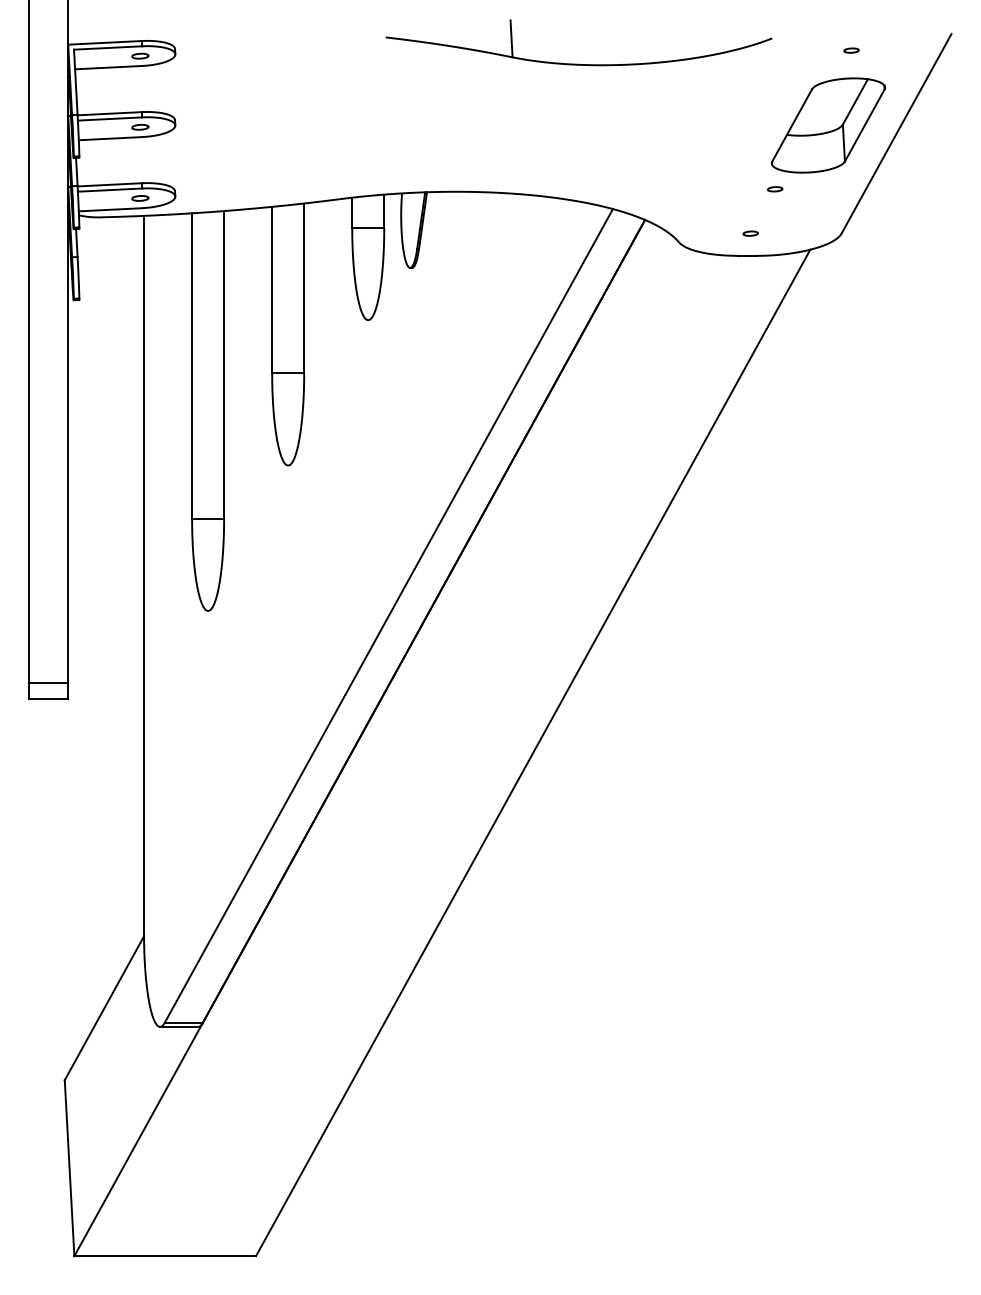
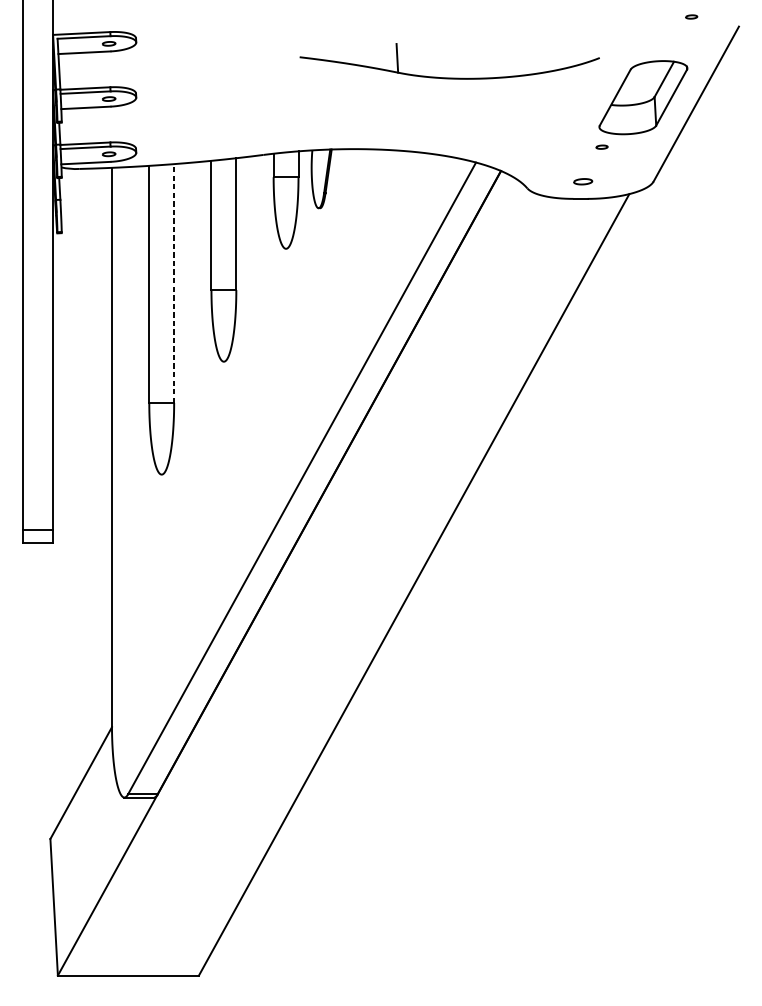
part: (851, 50) -> (691, 16), moved
part: (578, 63) -> (449, 77), moved
part: (750, 233) -> (582, 181), size x1.6
line: (224, 364) -> (174, 283), solid -> dashed

